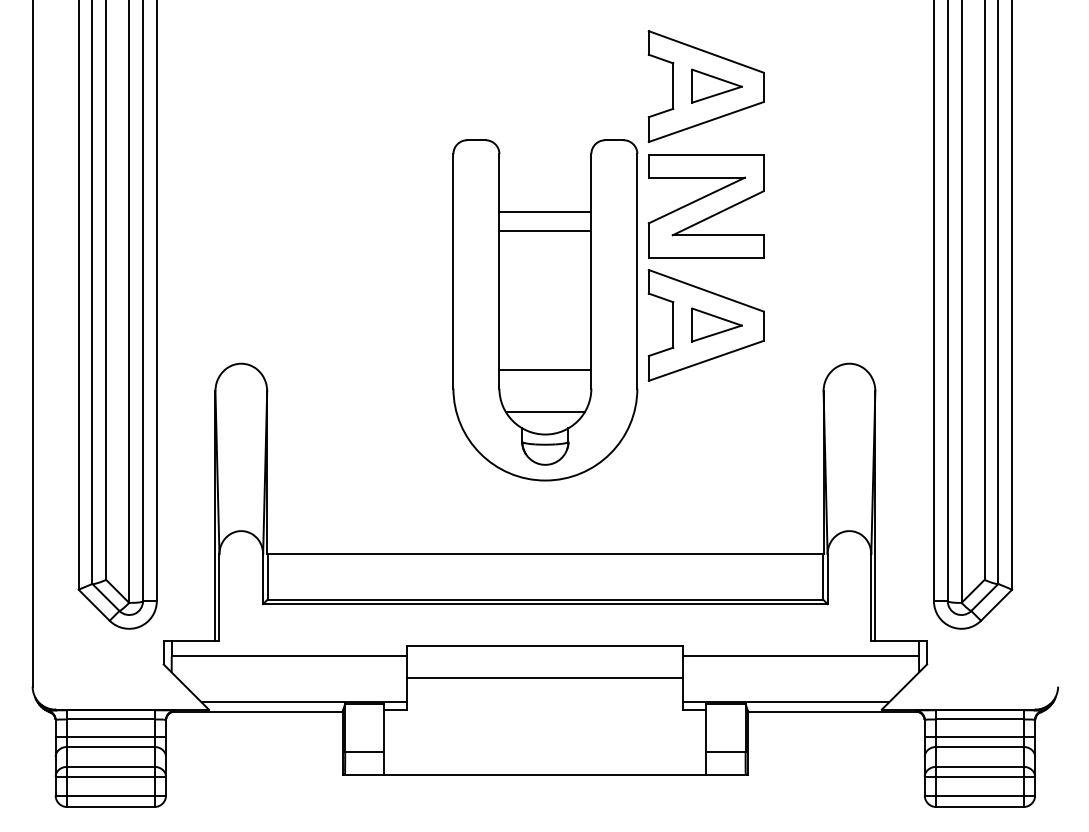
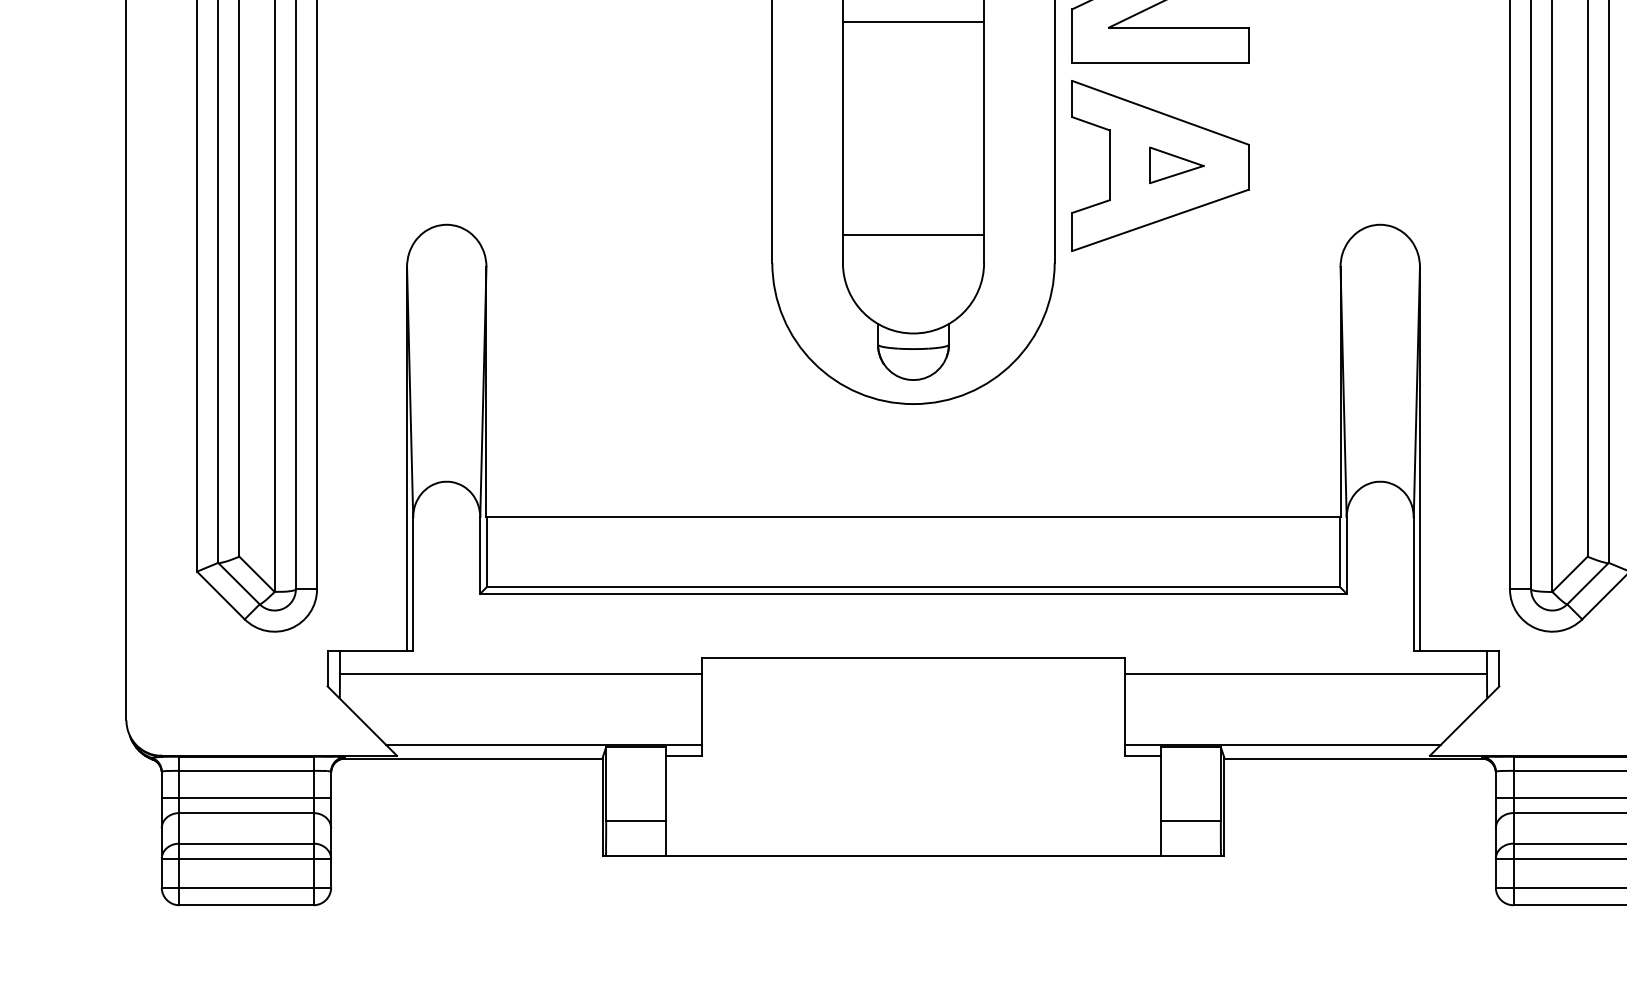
part: (716, 324) -> (1176, 164), size x0.7
line: (545, 411) -> (913, 298), removed
line: (545, 678) -> (913, 707), removed

